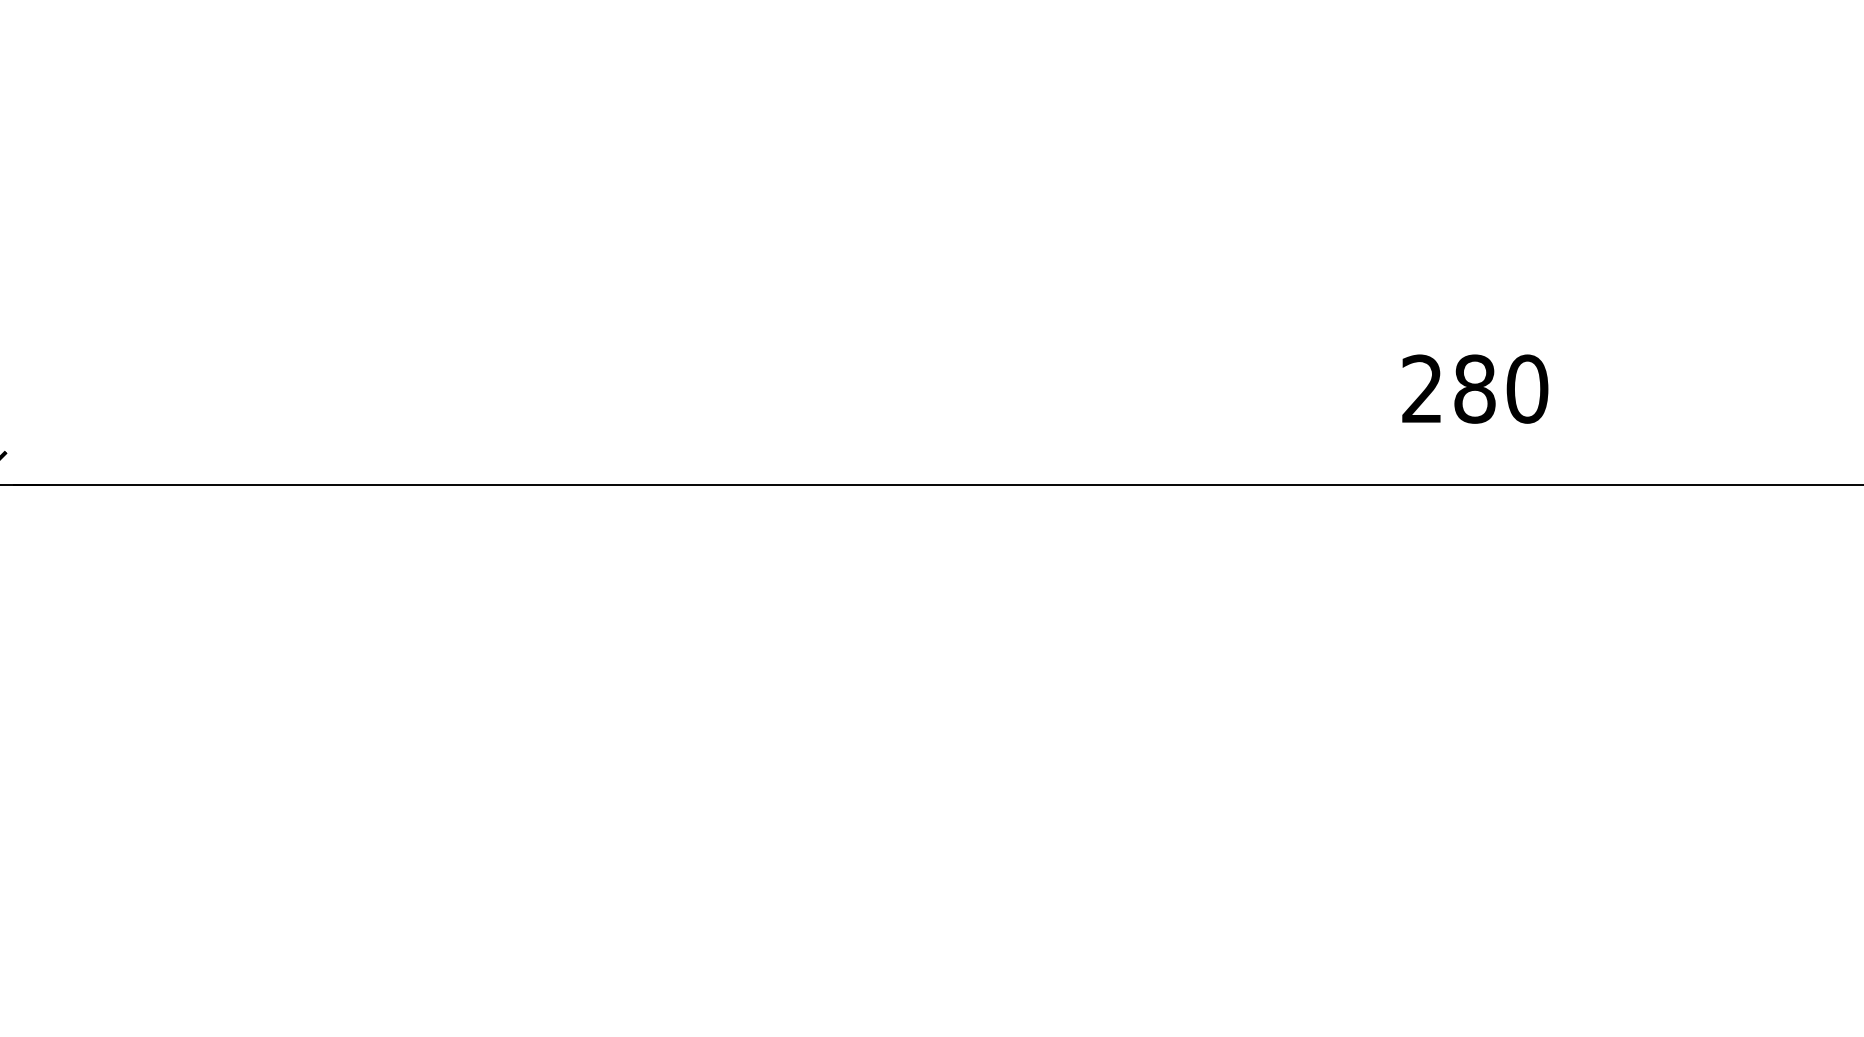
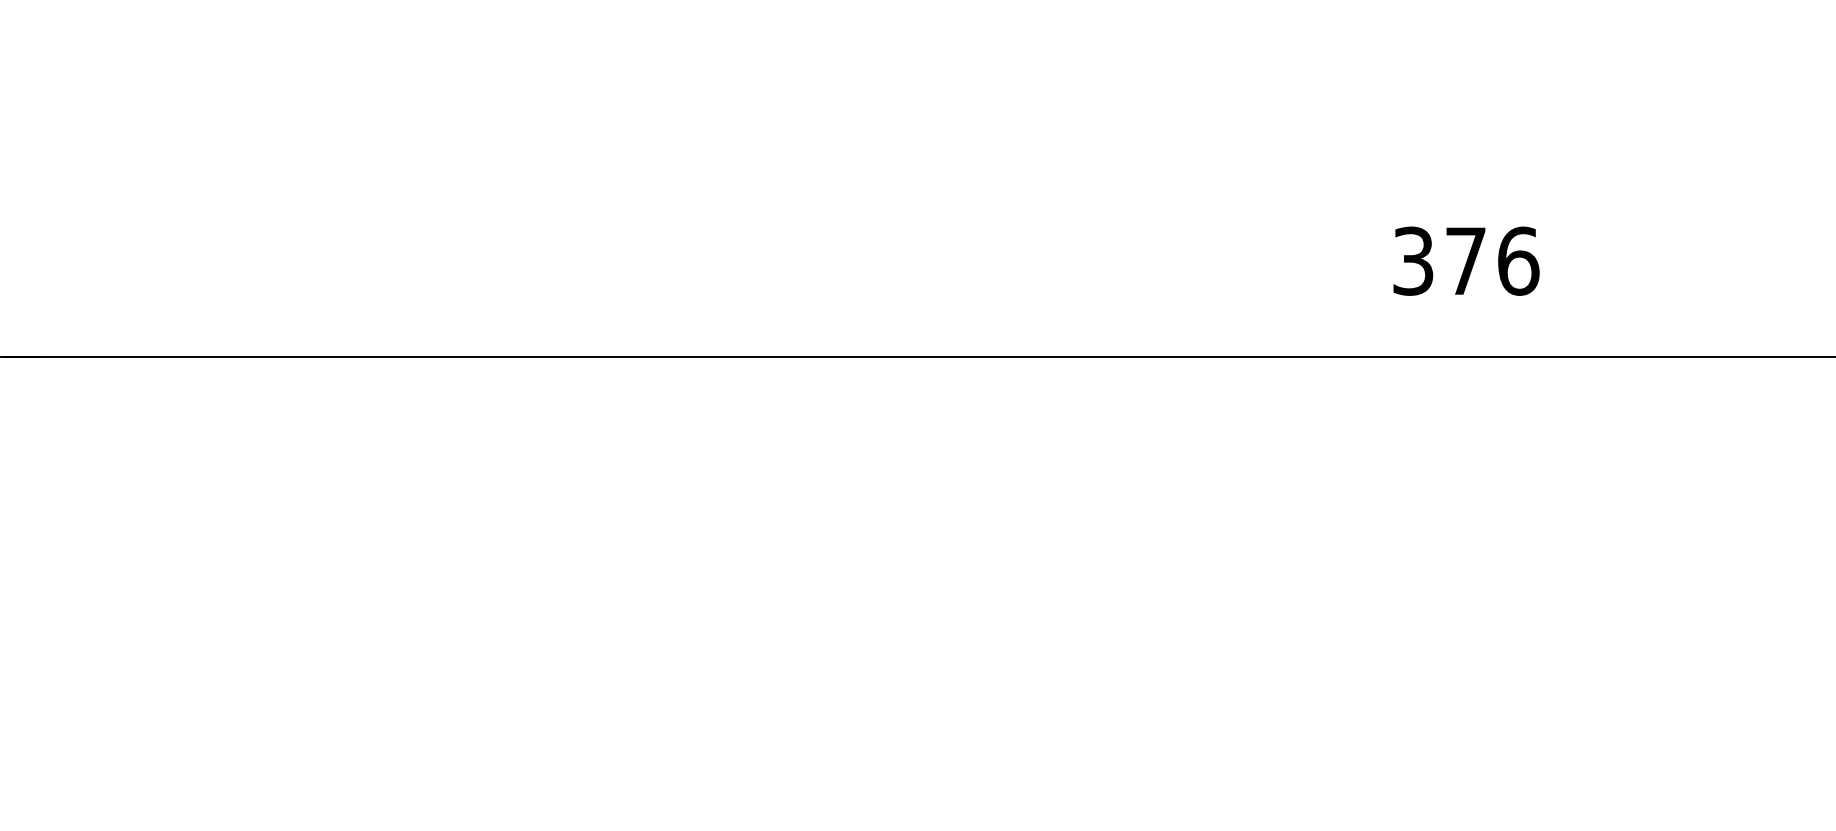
text: (1475, 388) -> (1466, 260), 280 -> 376

